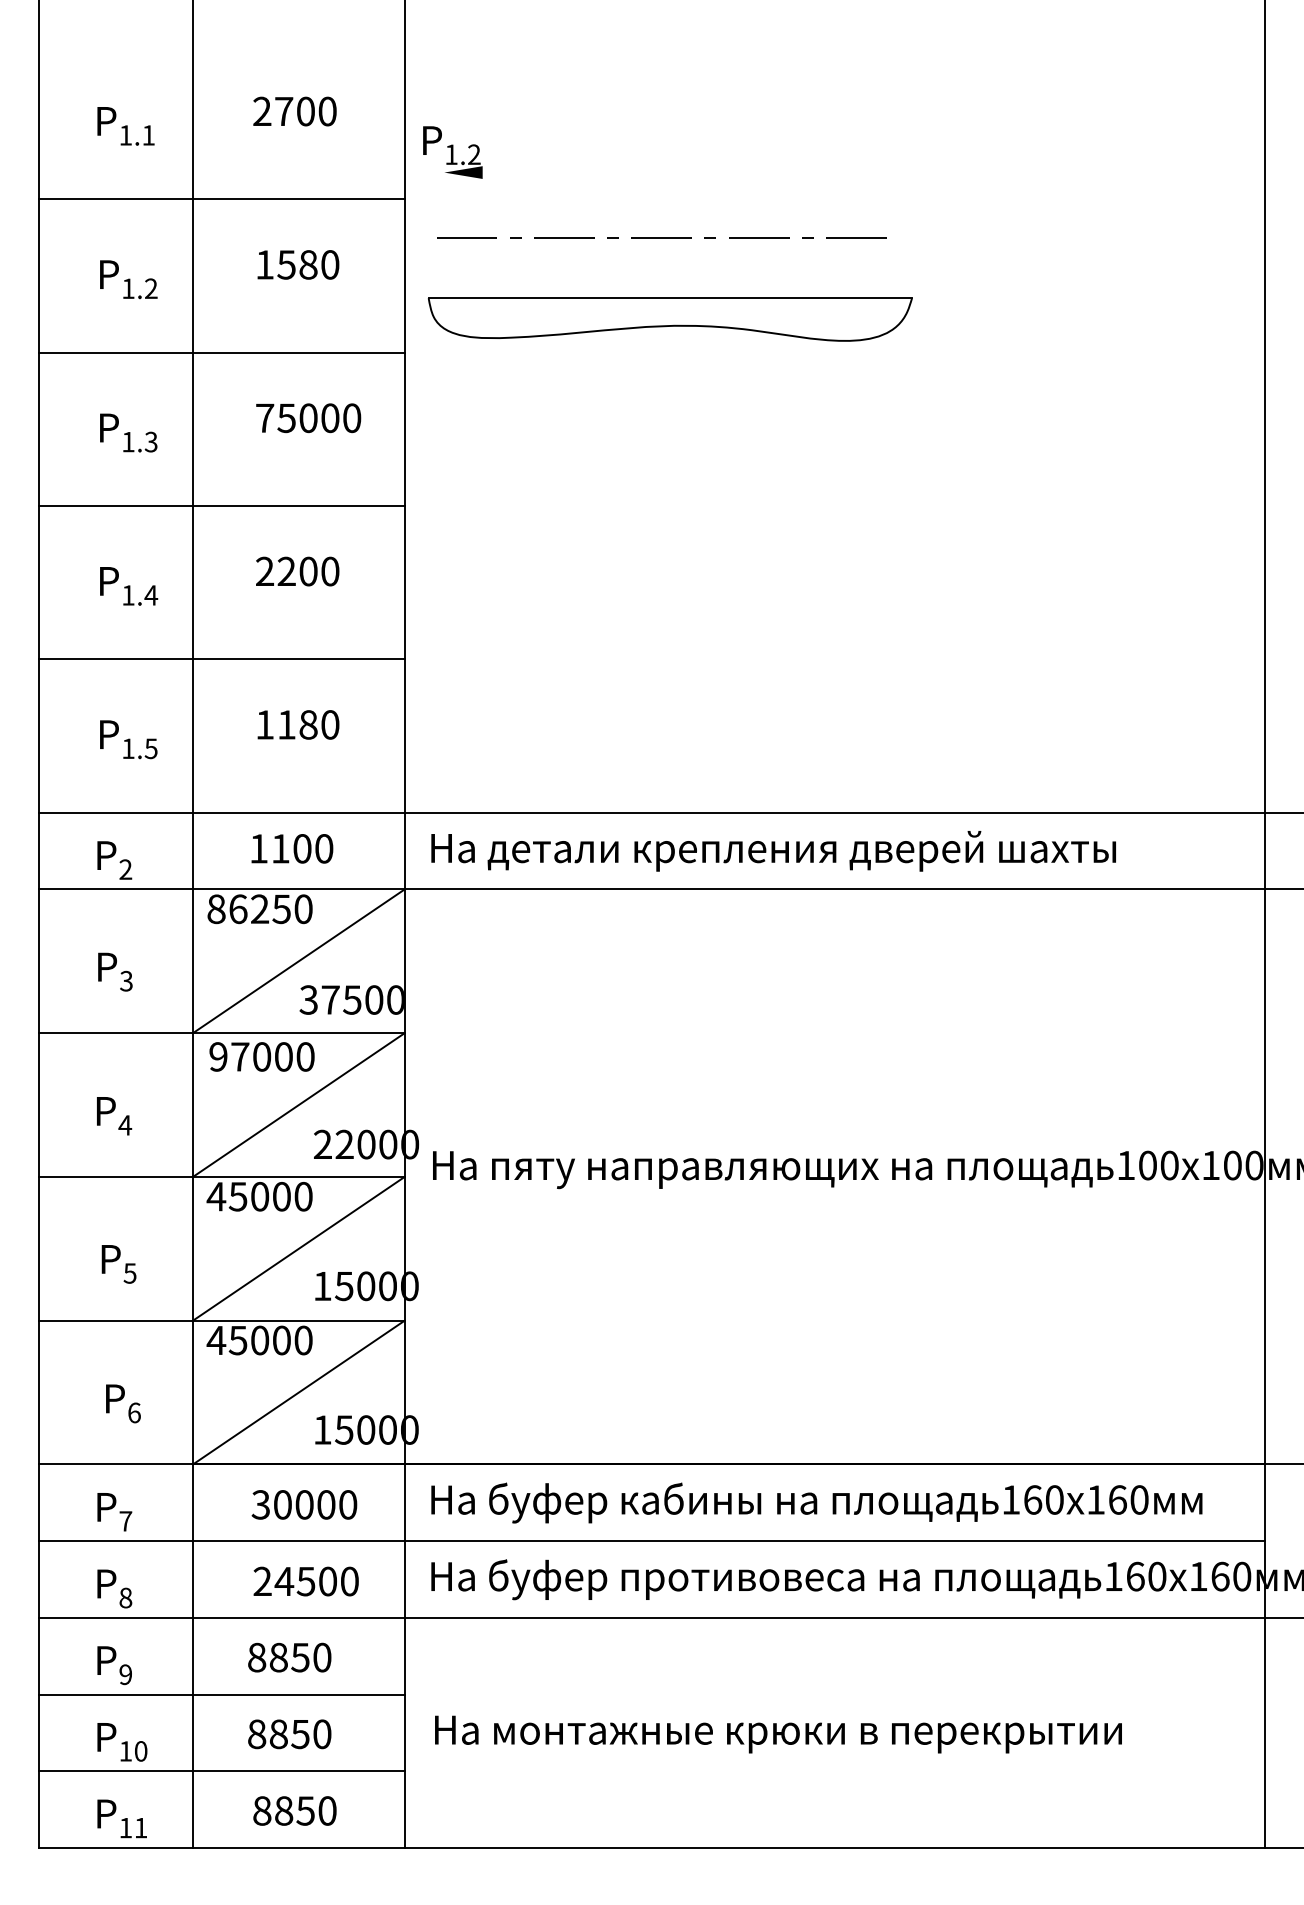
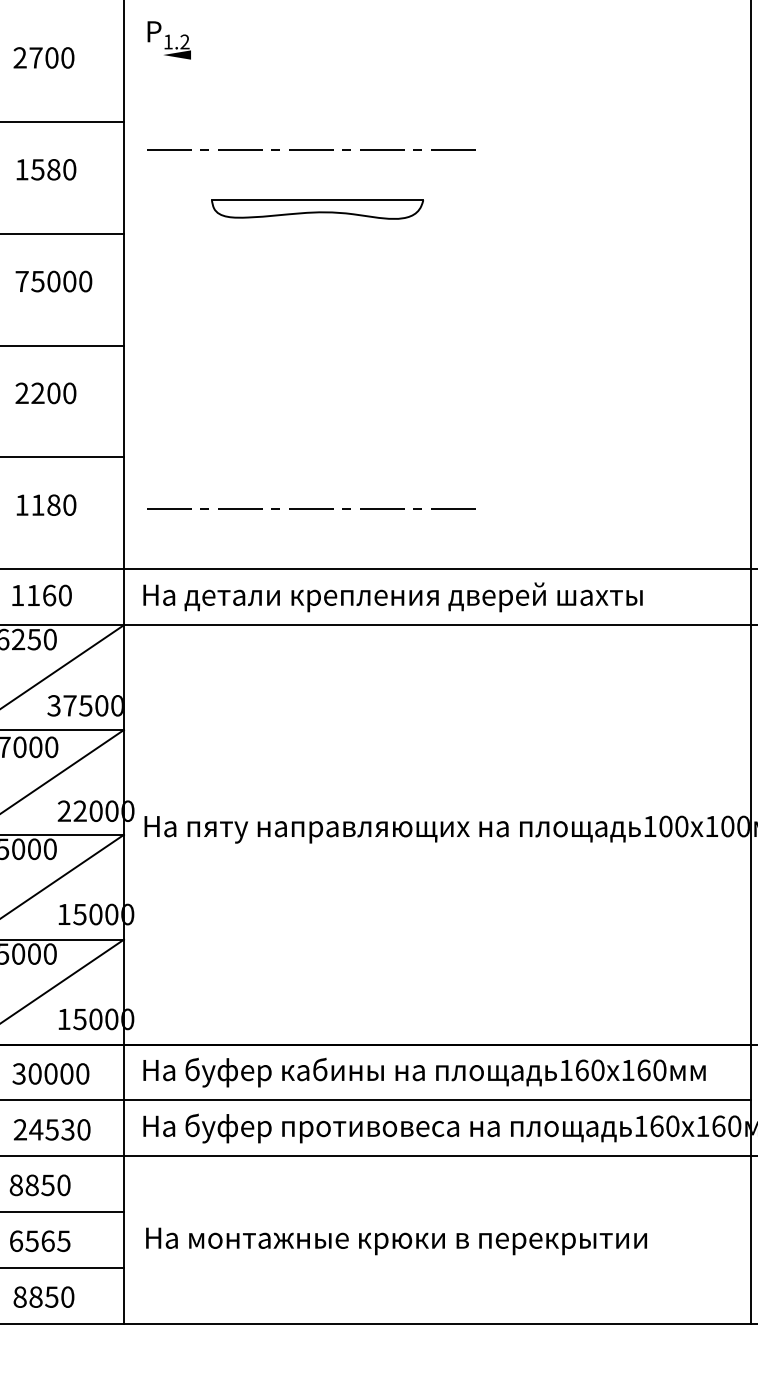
text: (452, 152) -> (169, 40), moved
part: (669, 319) -> (317, 209), size x0.6
line: (661, 729) -> (311, 508), added
text: (302, 848) -> (49, 595), 1100 -> 1160
text: (327, 1581) -> (67, 1129), 24500 -> 24530
text: (289, 1734) -> (40, 1241), 8850 -> 6565

